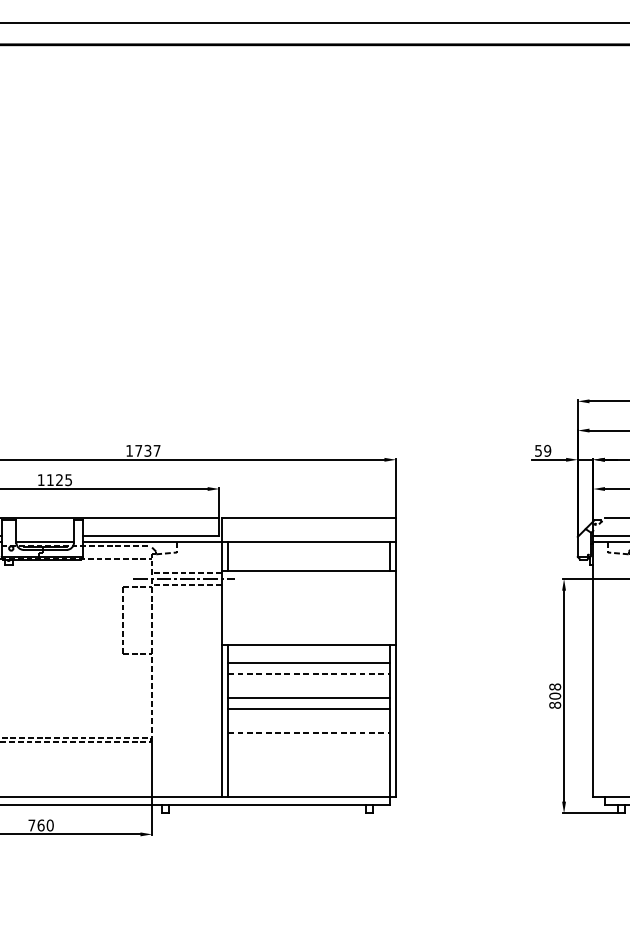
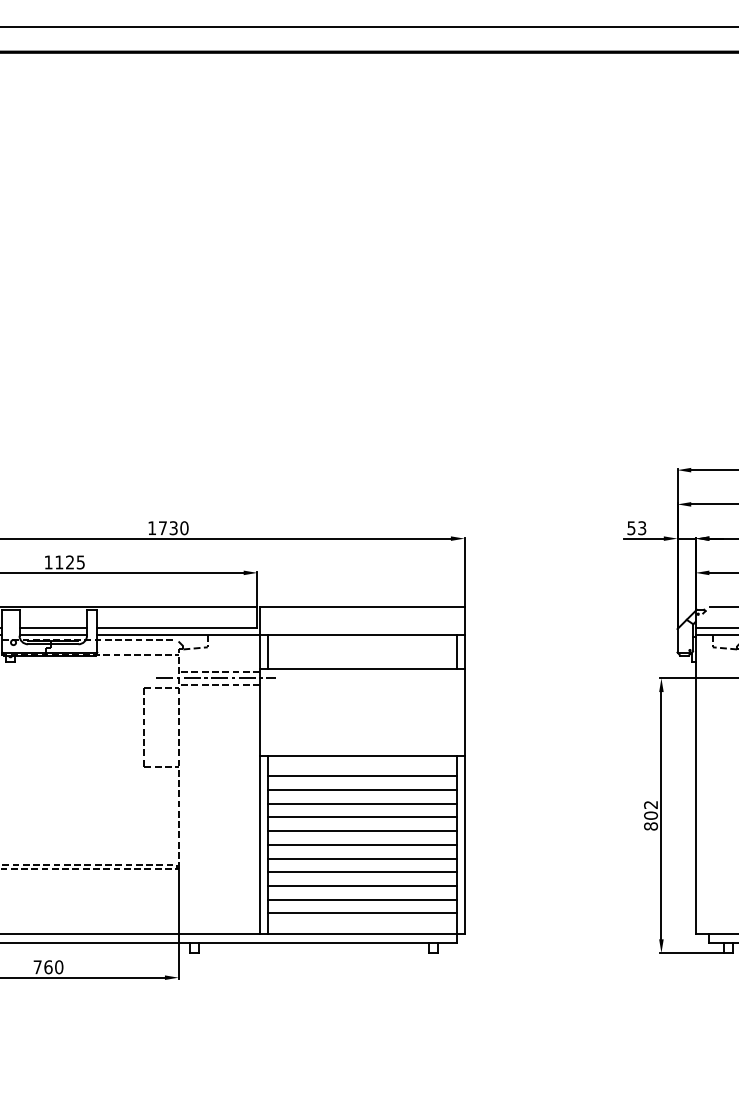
text: (547, 450) -> (642, 527), 59 -> 53
text: (157, 451) -> (184, 528), 1737 -> 1730
line: (45, 536) -> (53, 628), added
line: (309, 674) -> (362, 790), dashed -> solid
line: (308, 685) -> (361, 803), added
text: (555, 686) -> (651, 804), 808 -> 802
line: (308, 720) -> (361, 844), added
line: (309, 732) -> (362, 858), dashed -> solid
line: (308, 744) -> (361, 872), added
line: (308, 755) -> (361, 885), added
line: (308, 767) -> (361, 899), added
line: (308, 779) -> (361, 913), added

